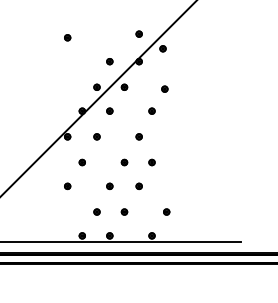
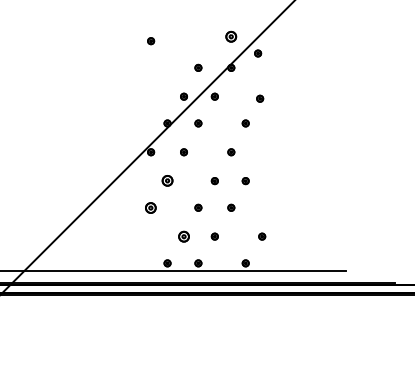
part: (139, 34) -> (231, 37), size x1.6
part: (82, 162) -> (167, 181), size x1.6
part: (68, 186) -> (151, 207), size x1.6
part: (96, 211) -> (183, 236), size x1.6

